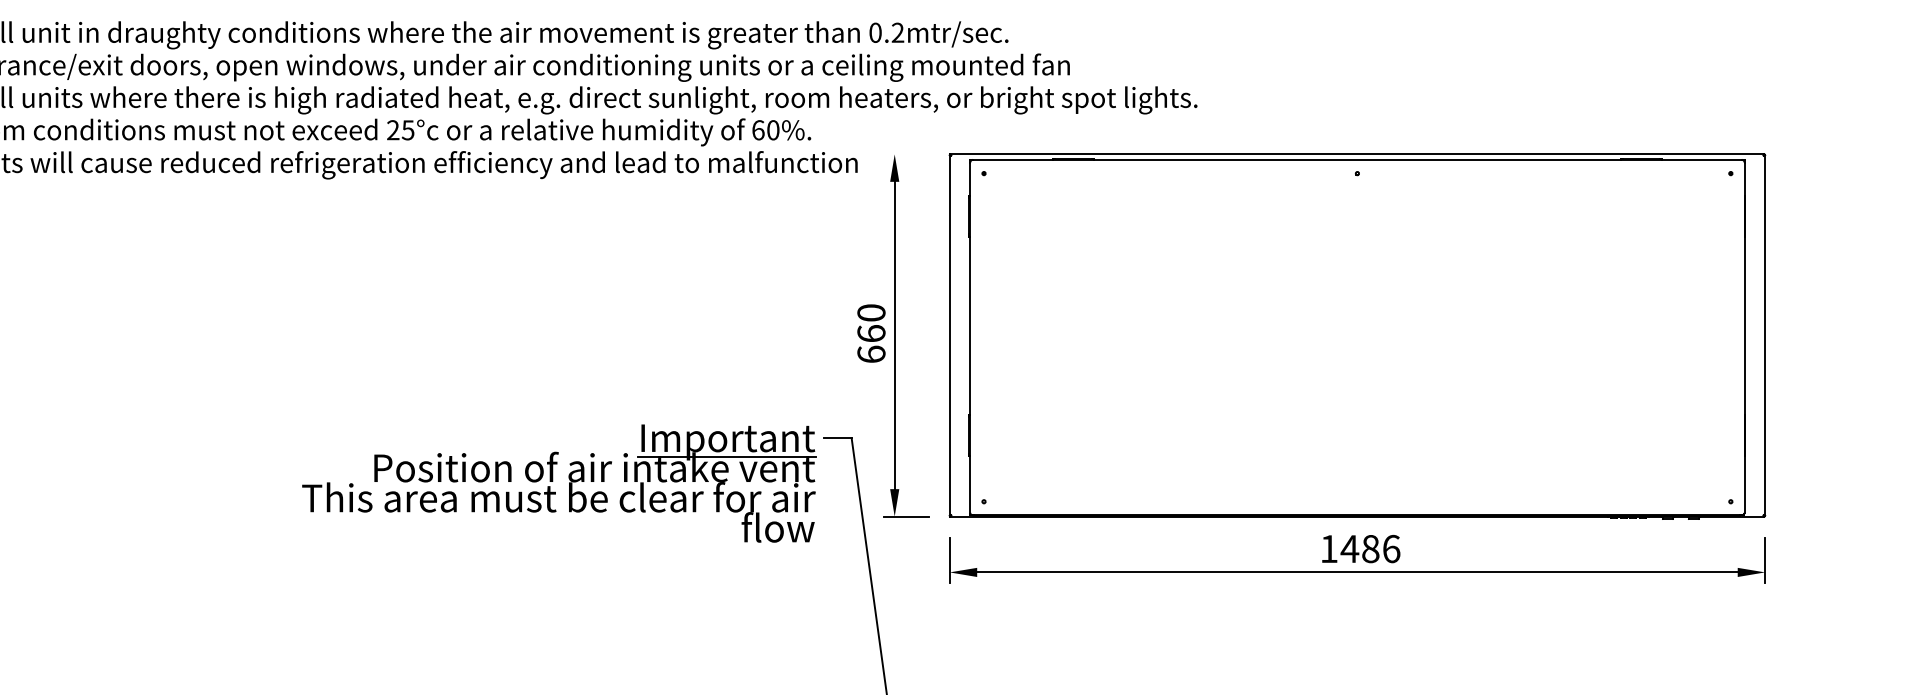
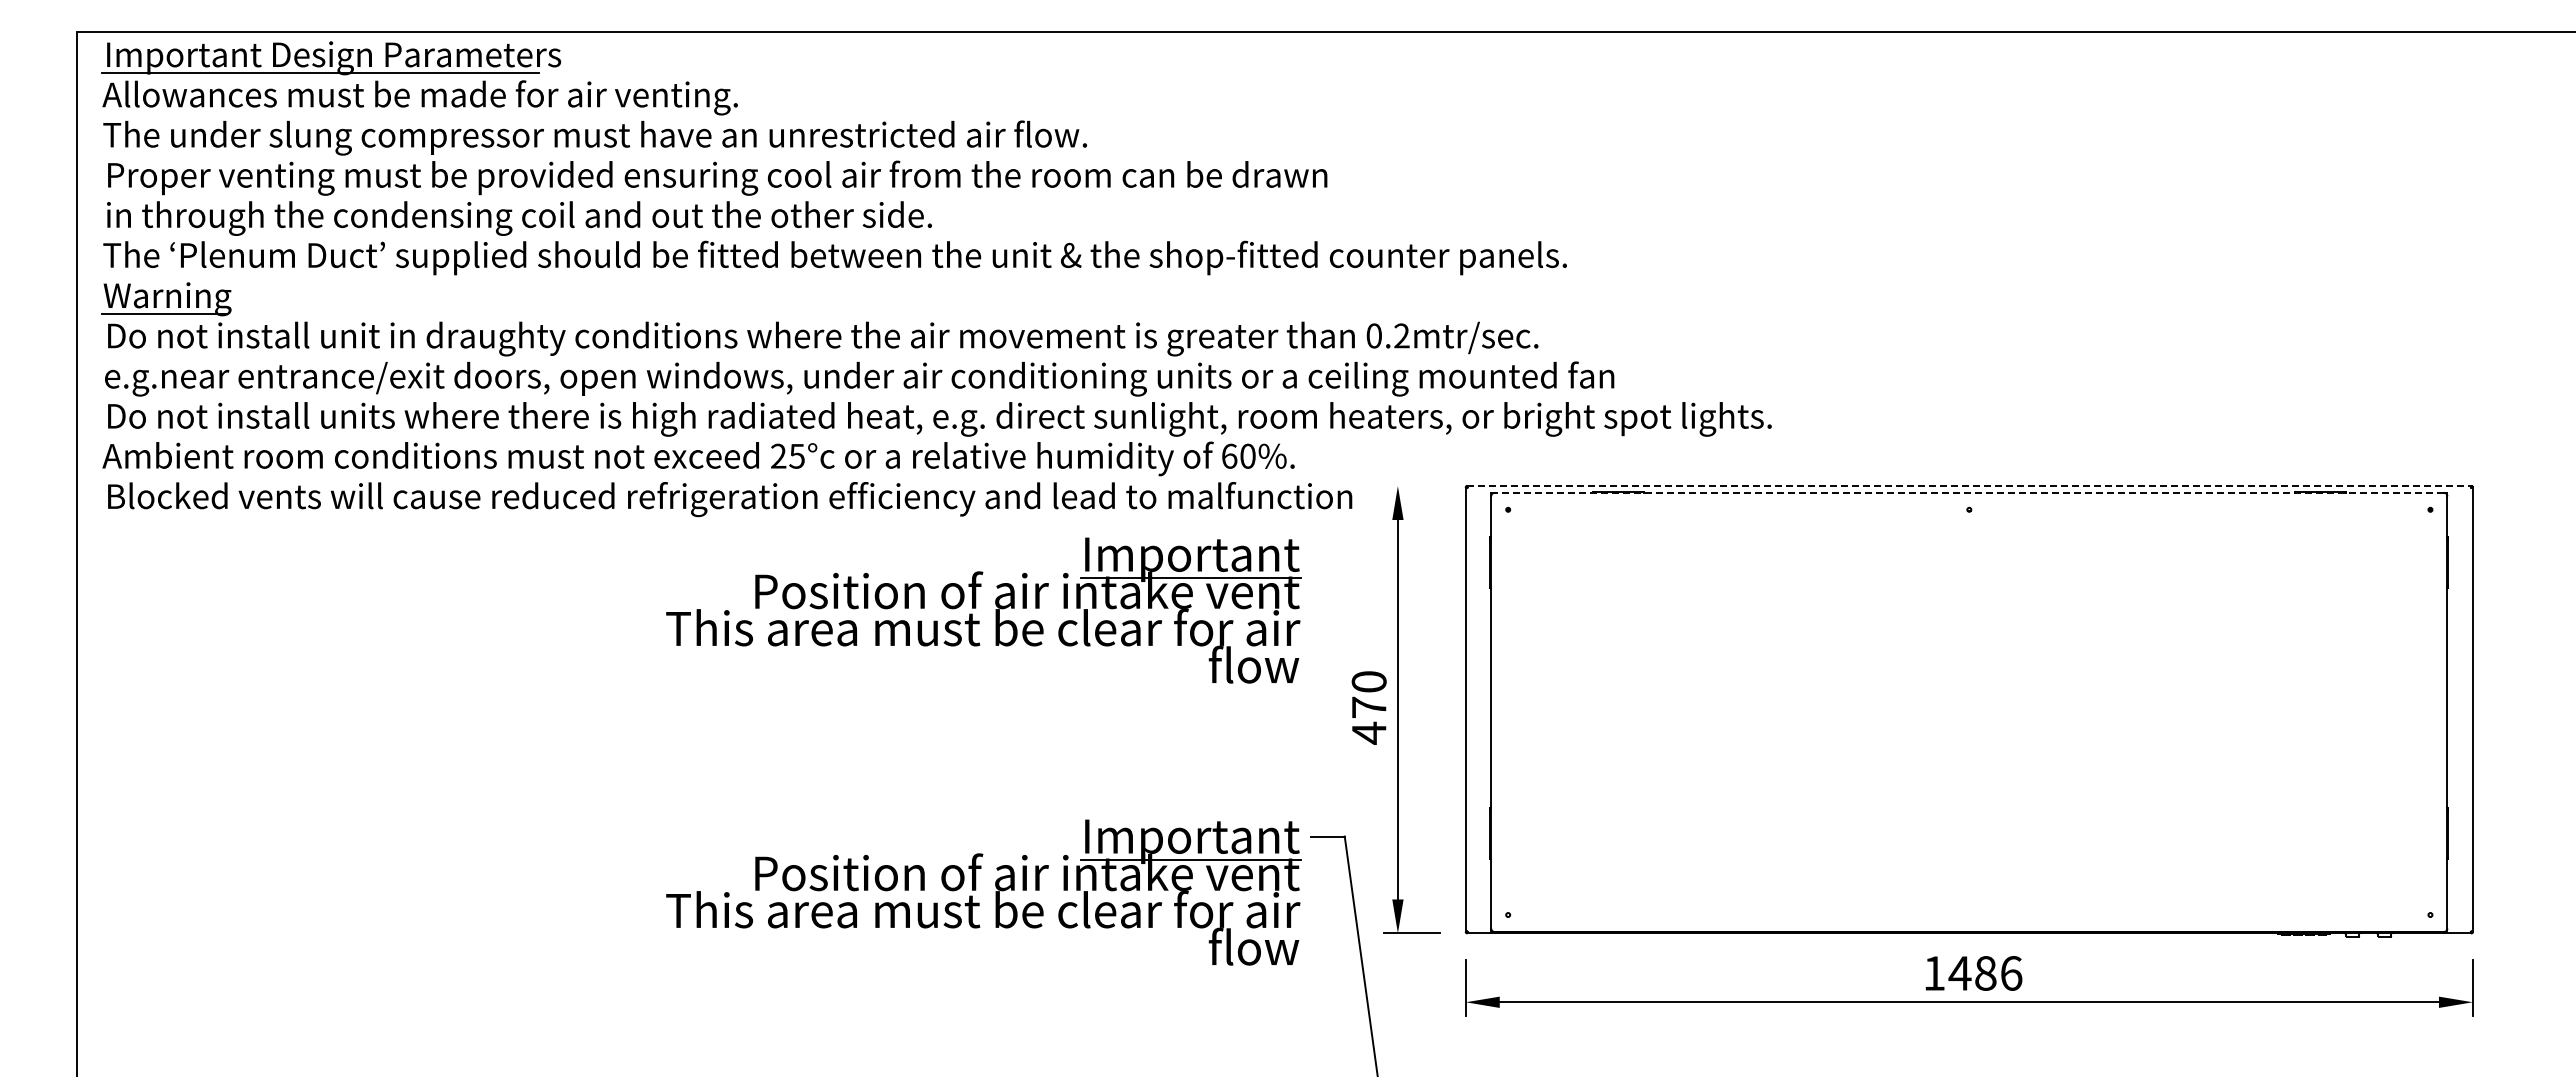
line: (1357, 154) -> (1969, 486), solid -> dashed
line: (1357, 159) -> (1969, 492), solid -> dashed
part: (553, 252) -> (976, 607), added
text: (870, 344) -> (1368, 720), 660 -> 470

